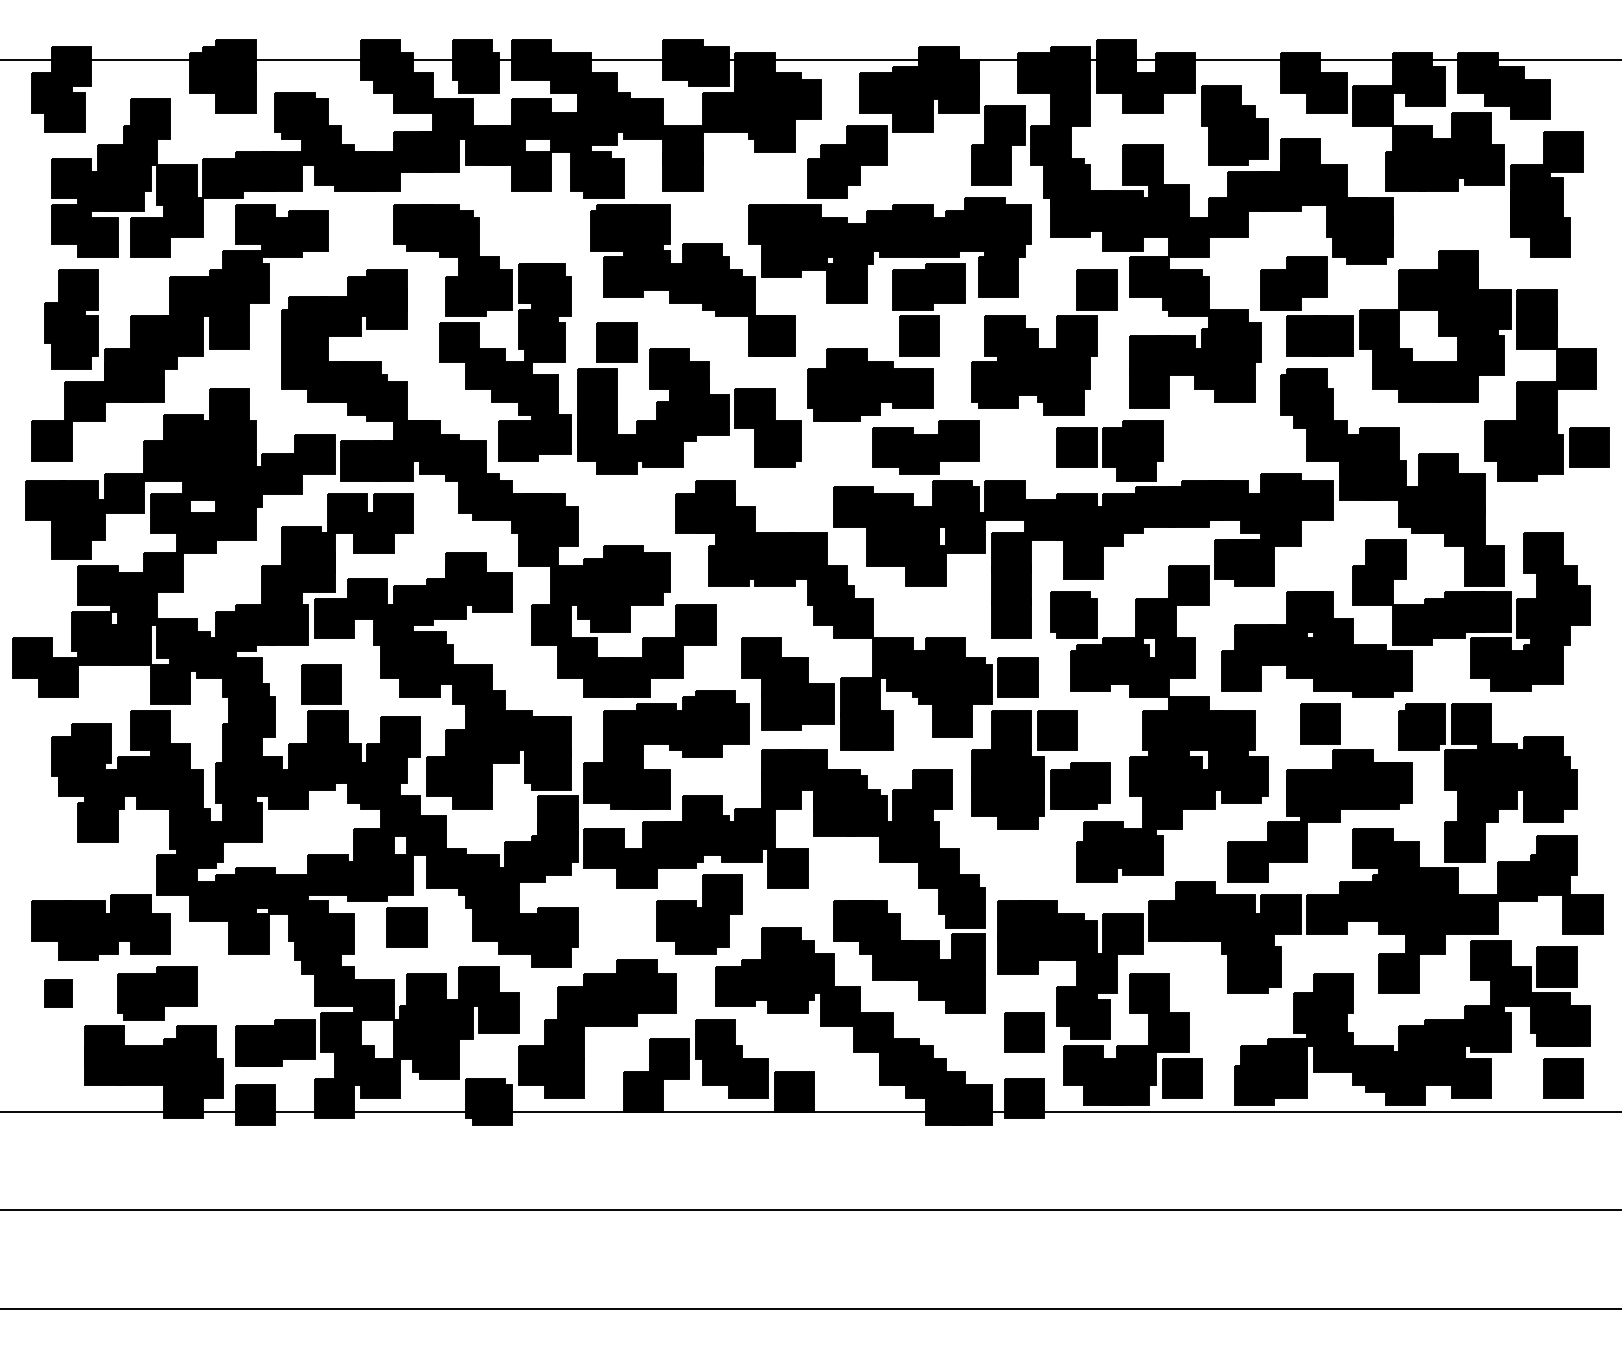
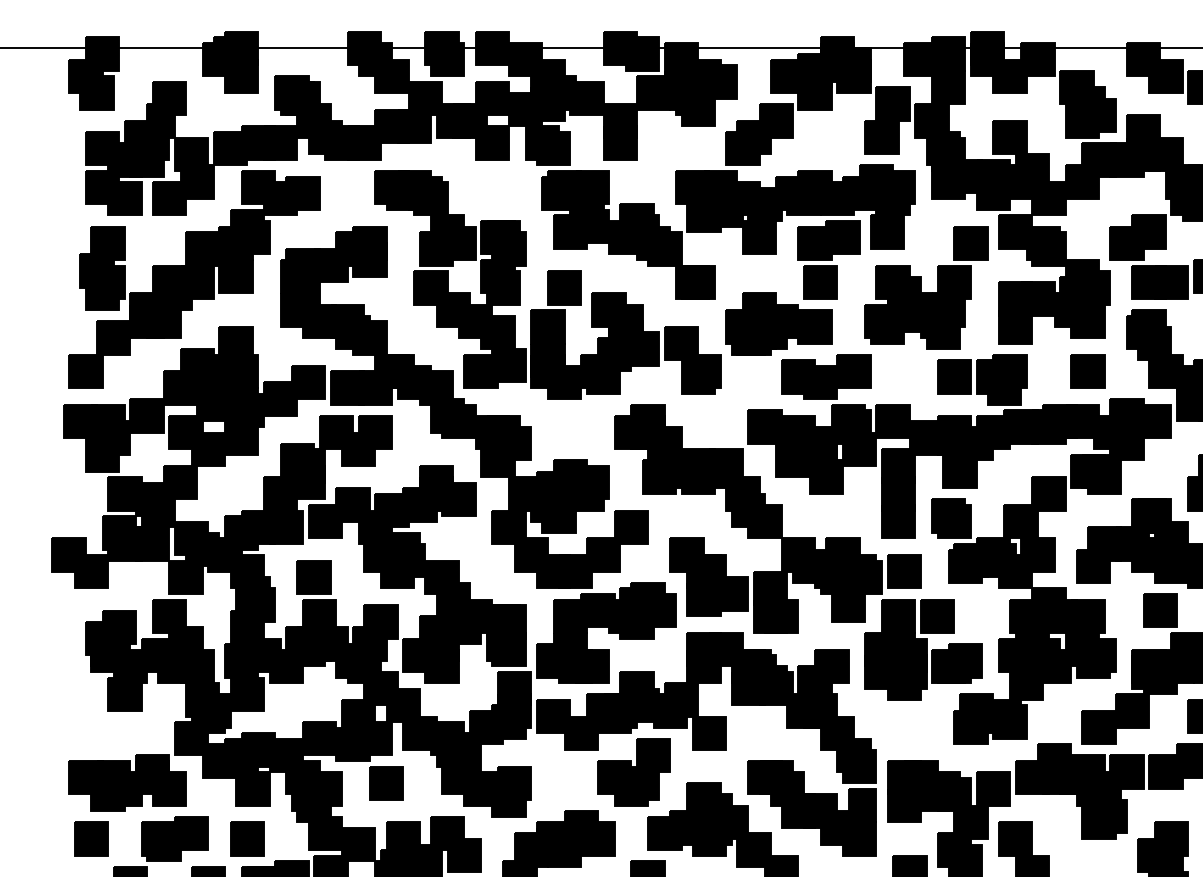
part: (1234, 440) -> (1087, 370), added
part: (58, 993) -> (91, 839), size x1.43
part: (242, 993) -> (247, 839), added

